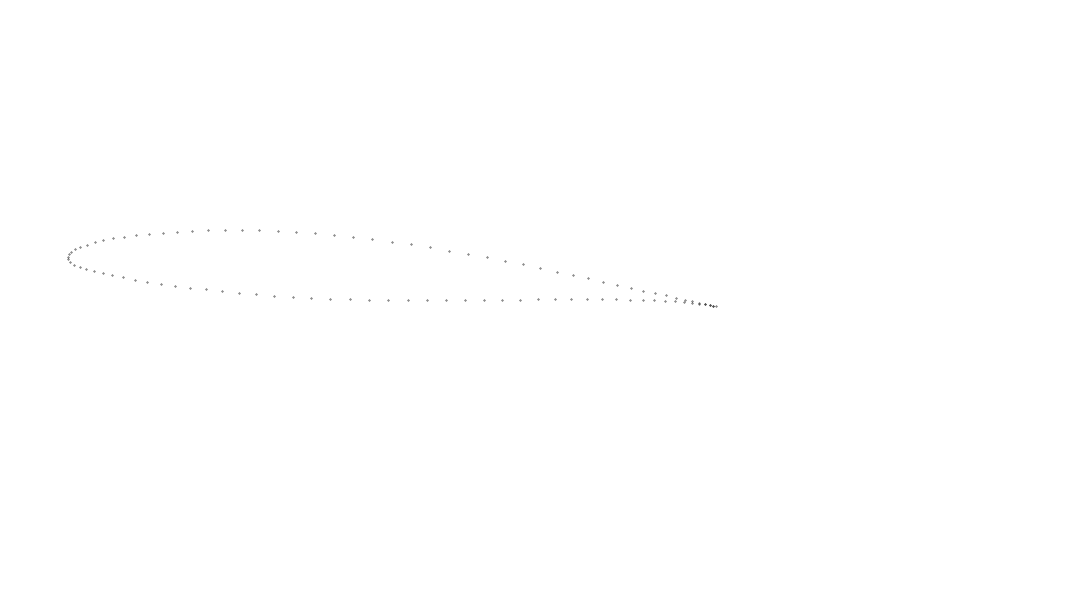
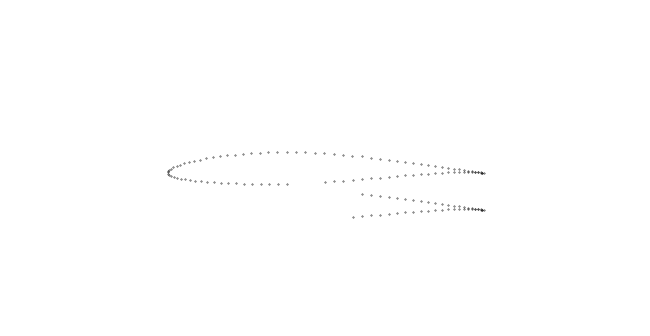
part: (350, 298) -> (306, 182), removed
part: (577, 363) -> (418, 205), added

